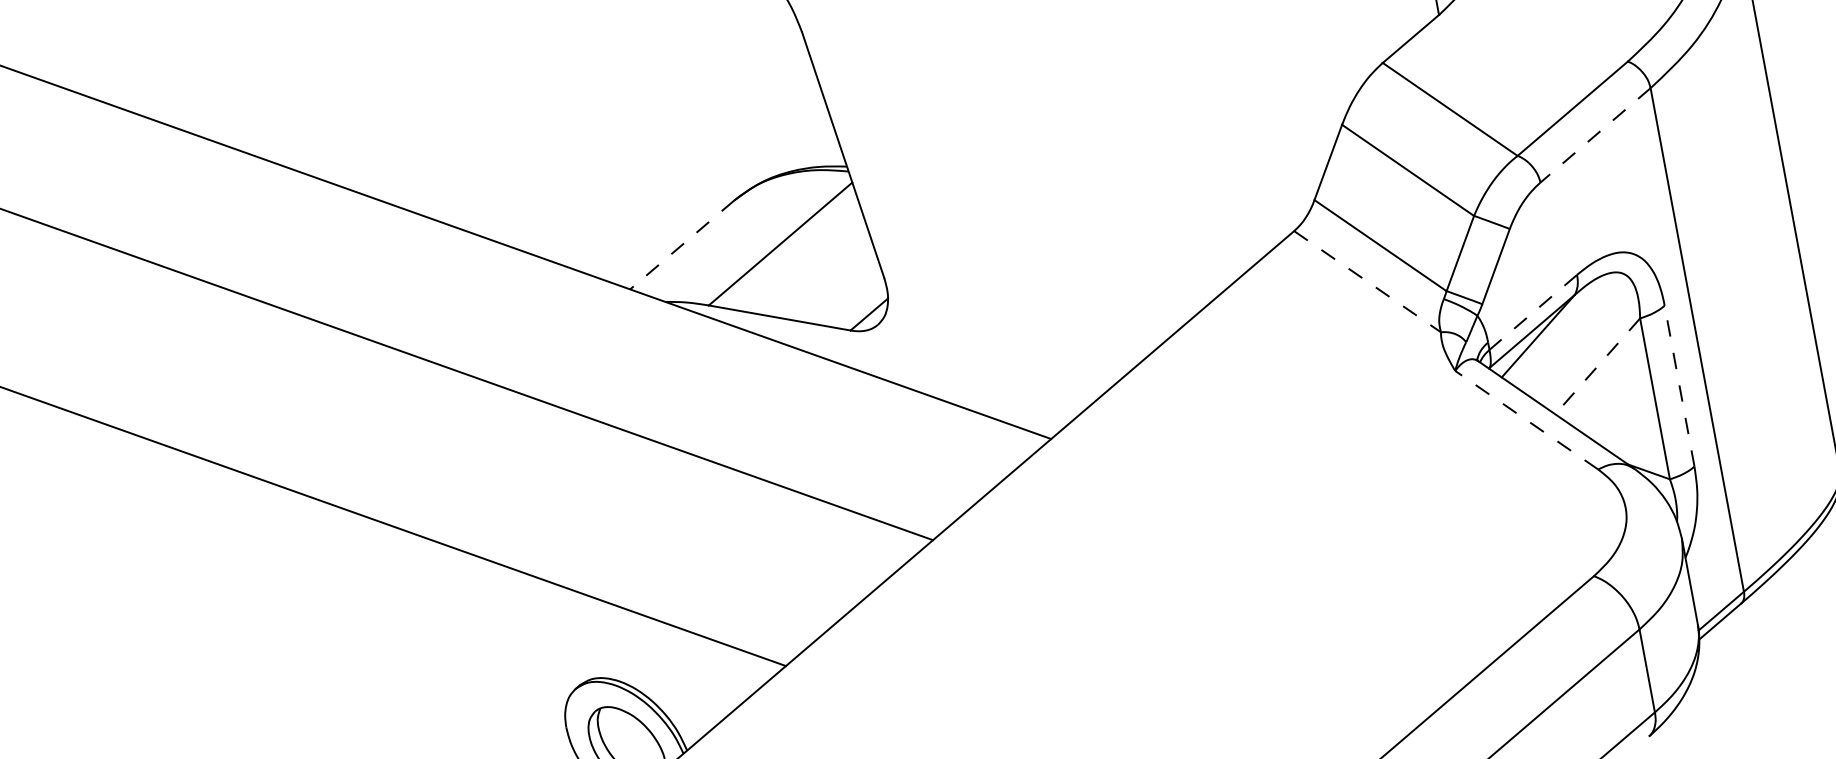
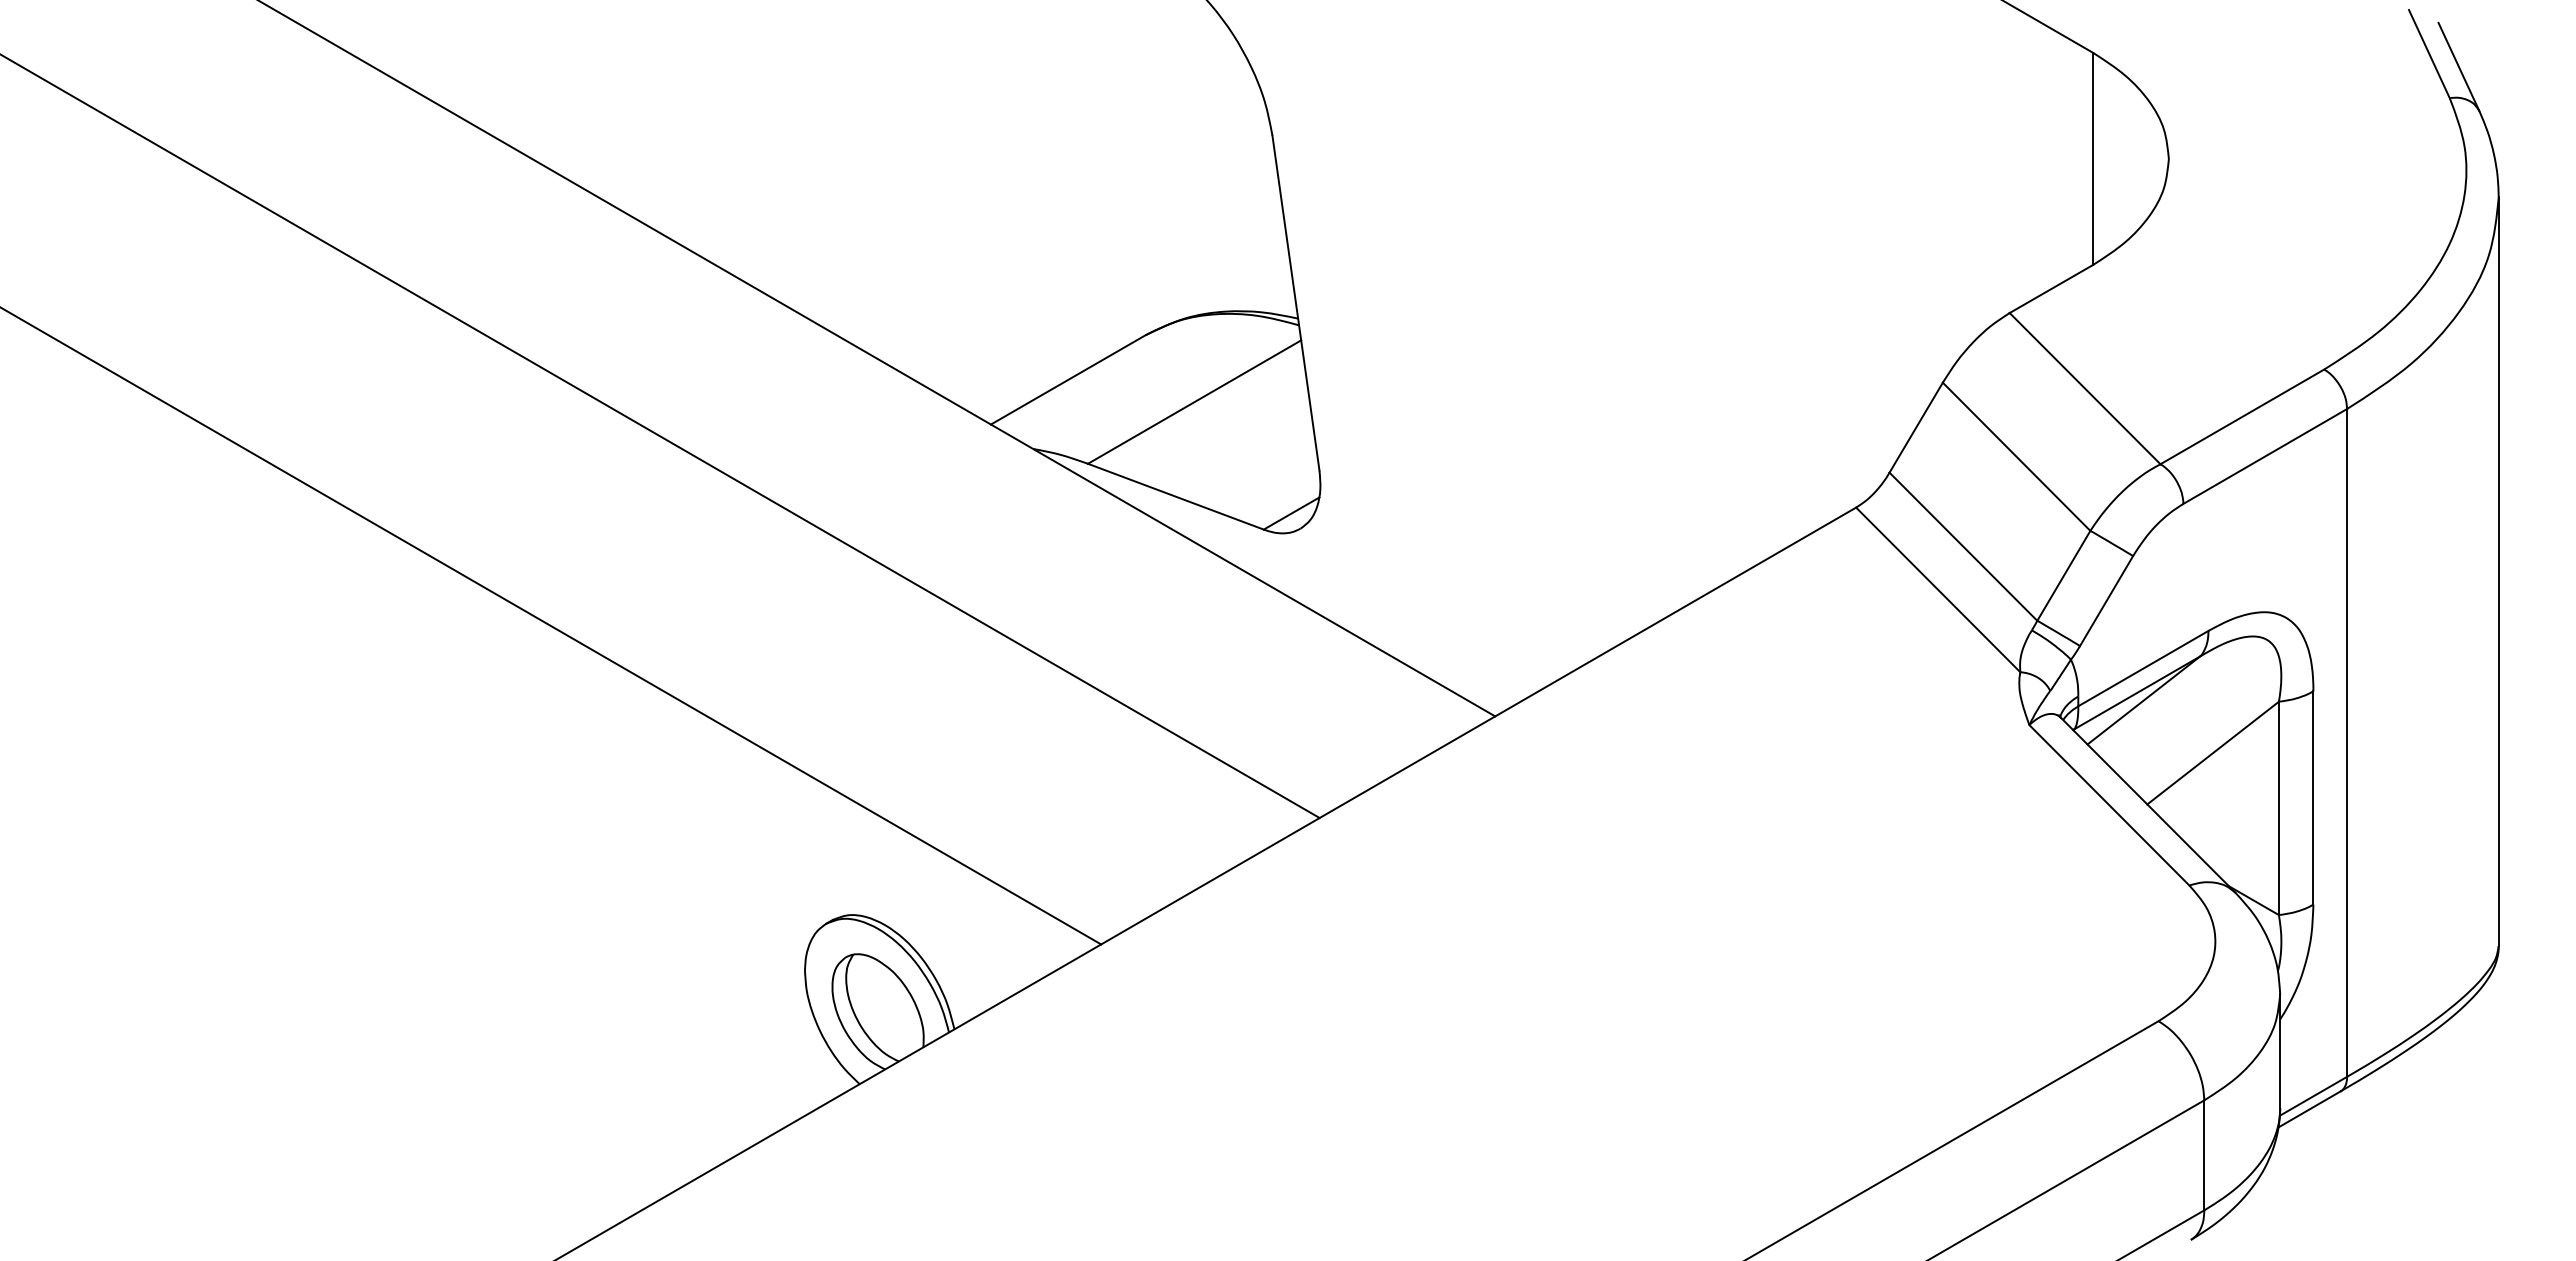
line: (1595, 135) -> (2265, 456), dashed -> solid
line: (681, 245) -> (1067, 380), dashed -> solid
line: (1367, 282) -> (1938, 590), dashed -> solid
line: (1532, 312) -> (2142, 668), dashed -> solid
line: (1597, 366) -> (2212, 753), dashed -> solid
line: (1679, 386) -> (2313, 798), dashed -> solid
line: (1526, 419) -> (2109, 804), dashed -> solid

